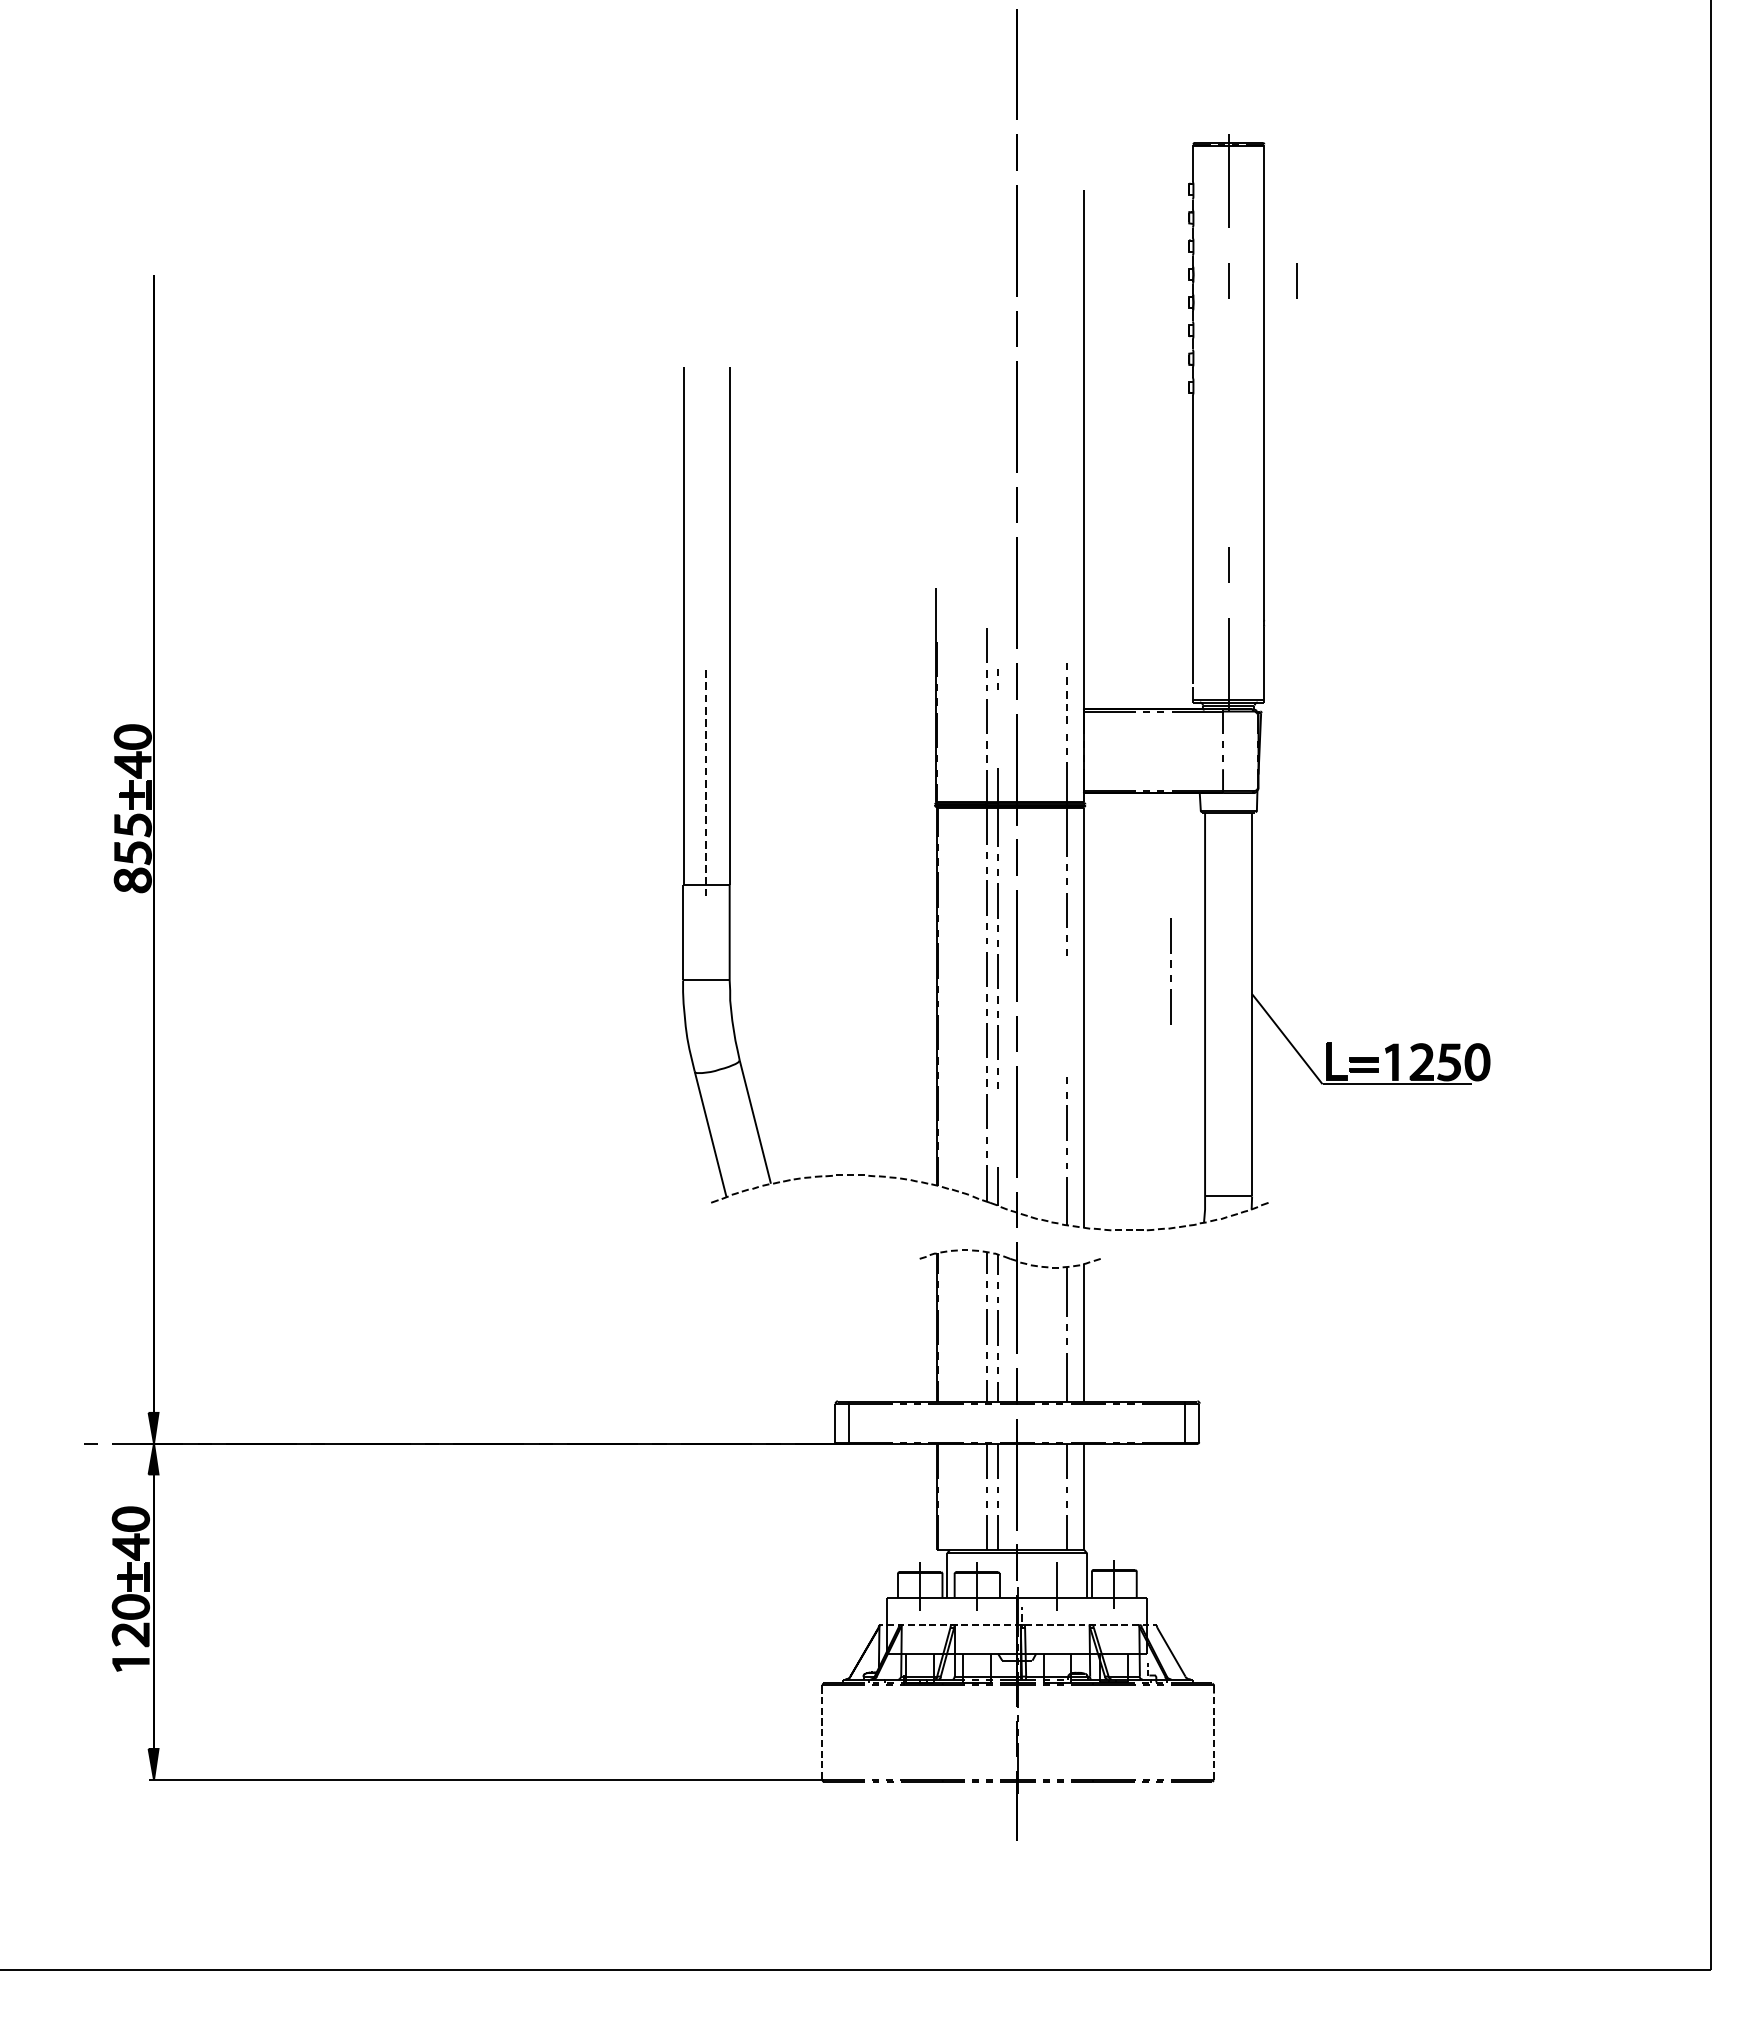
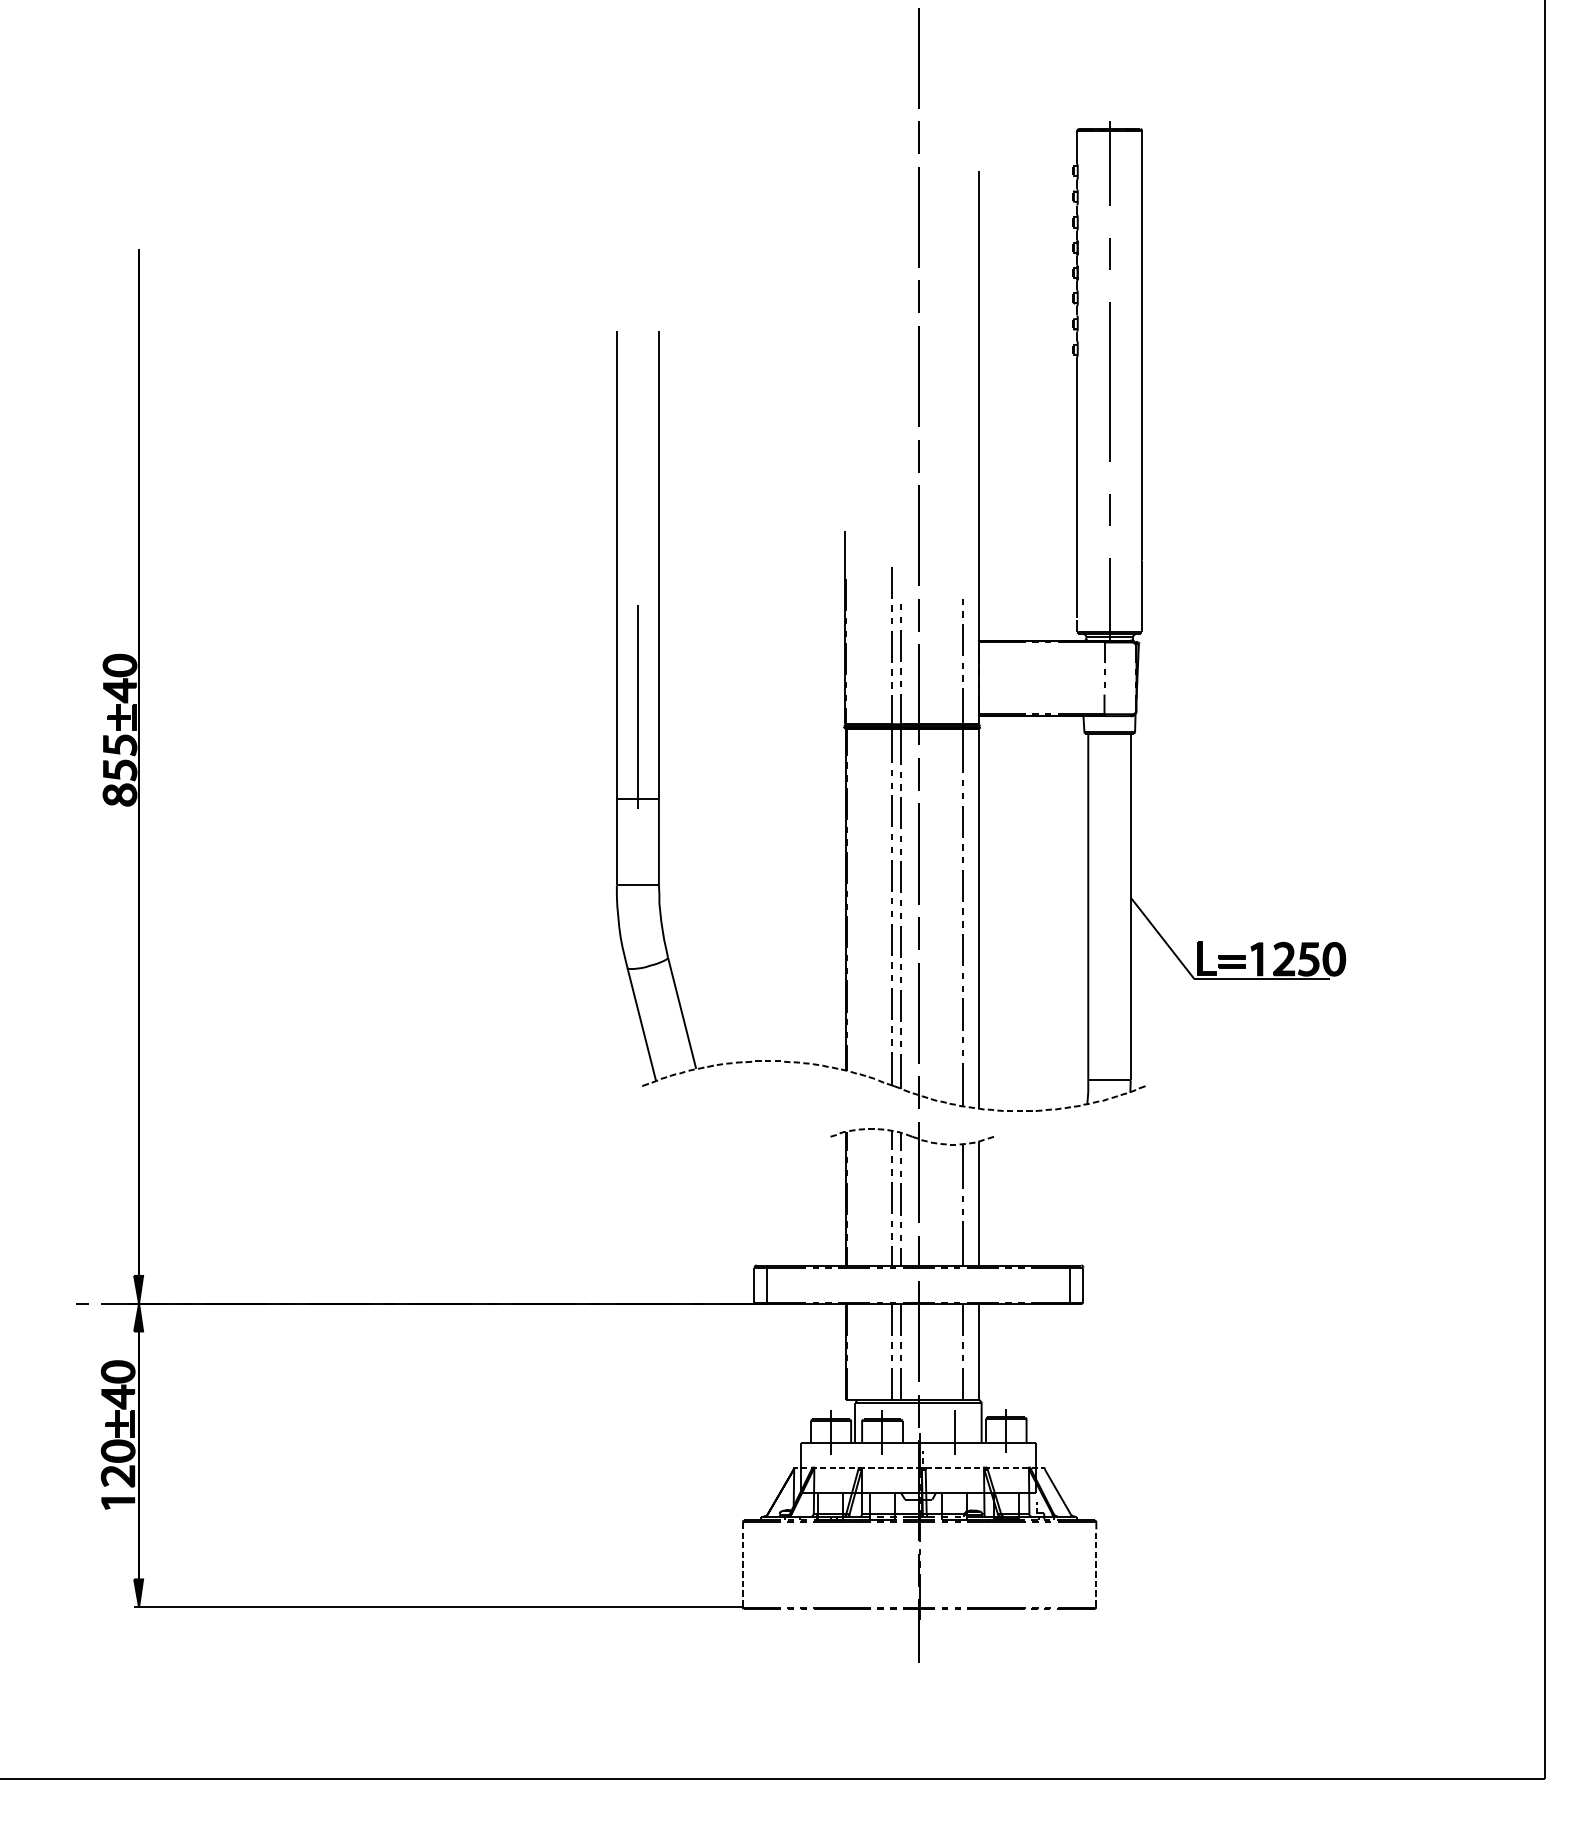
line: (1297, 280) -> (1171, 253), removed
line: (1228, 422) -> (1109, 381), added
line: (1066, 709) -> (963, 640), dashed -> solid
line: (997, 729) -> (900, 658), added
line: (705, 783) -> (637, 707), dashed -> solid
line: (1169, 967) -> (962, 914), moved
line: (997, 1127) -> (900, 1018), added

